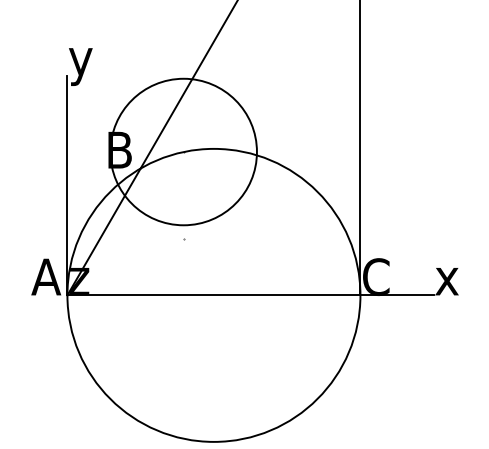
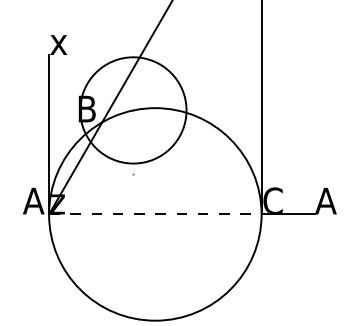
text: (80, 66) -> (58, 48), y -> x
text: (448, 276) -> (325, 200), x -> A
line: (214, 295) -> (155, 214), solid -> dashed

